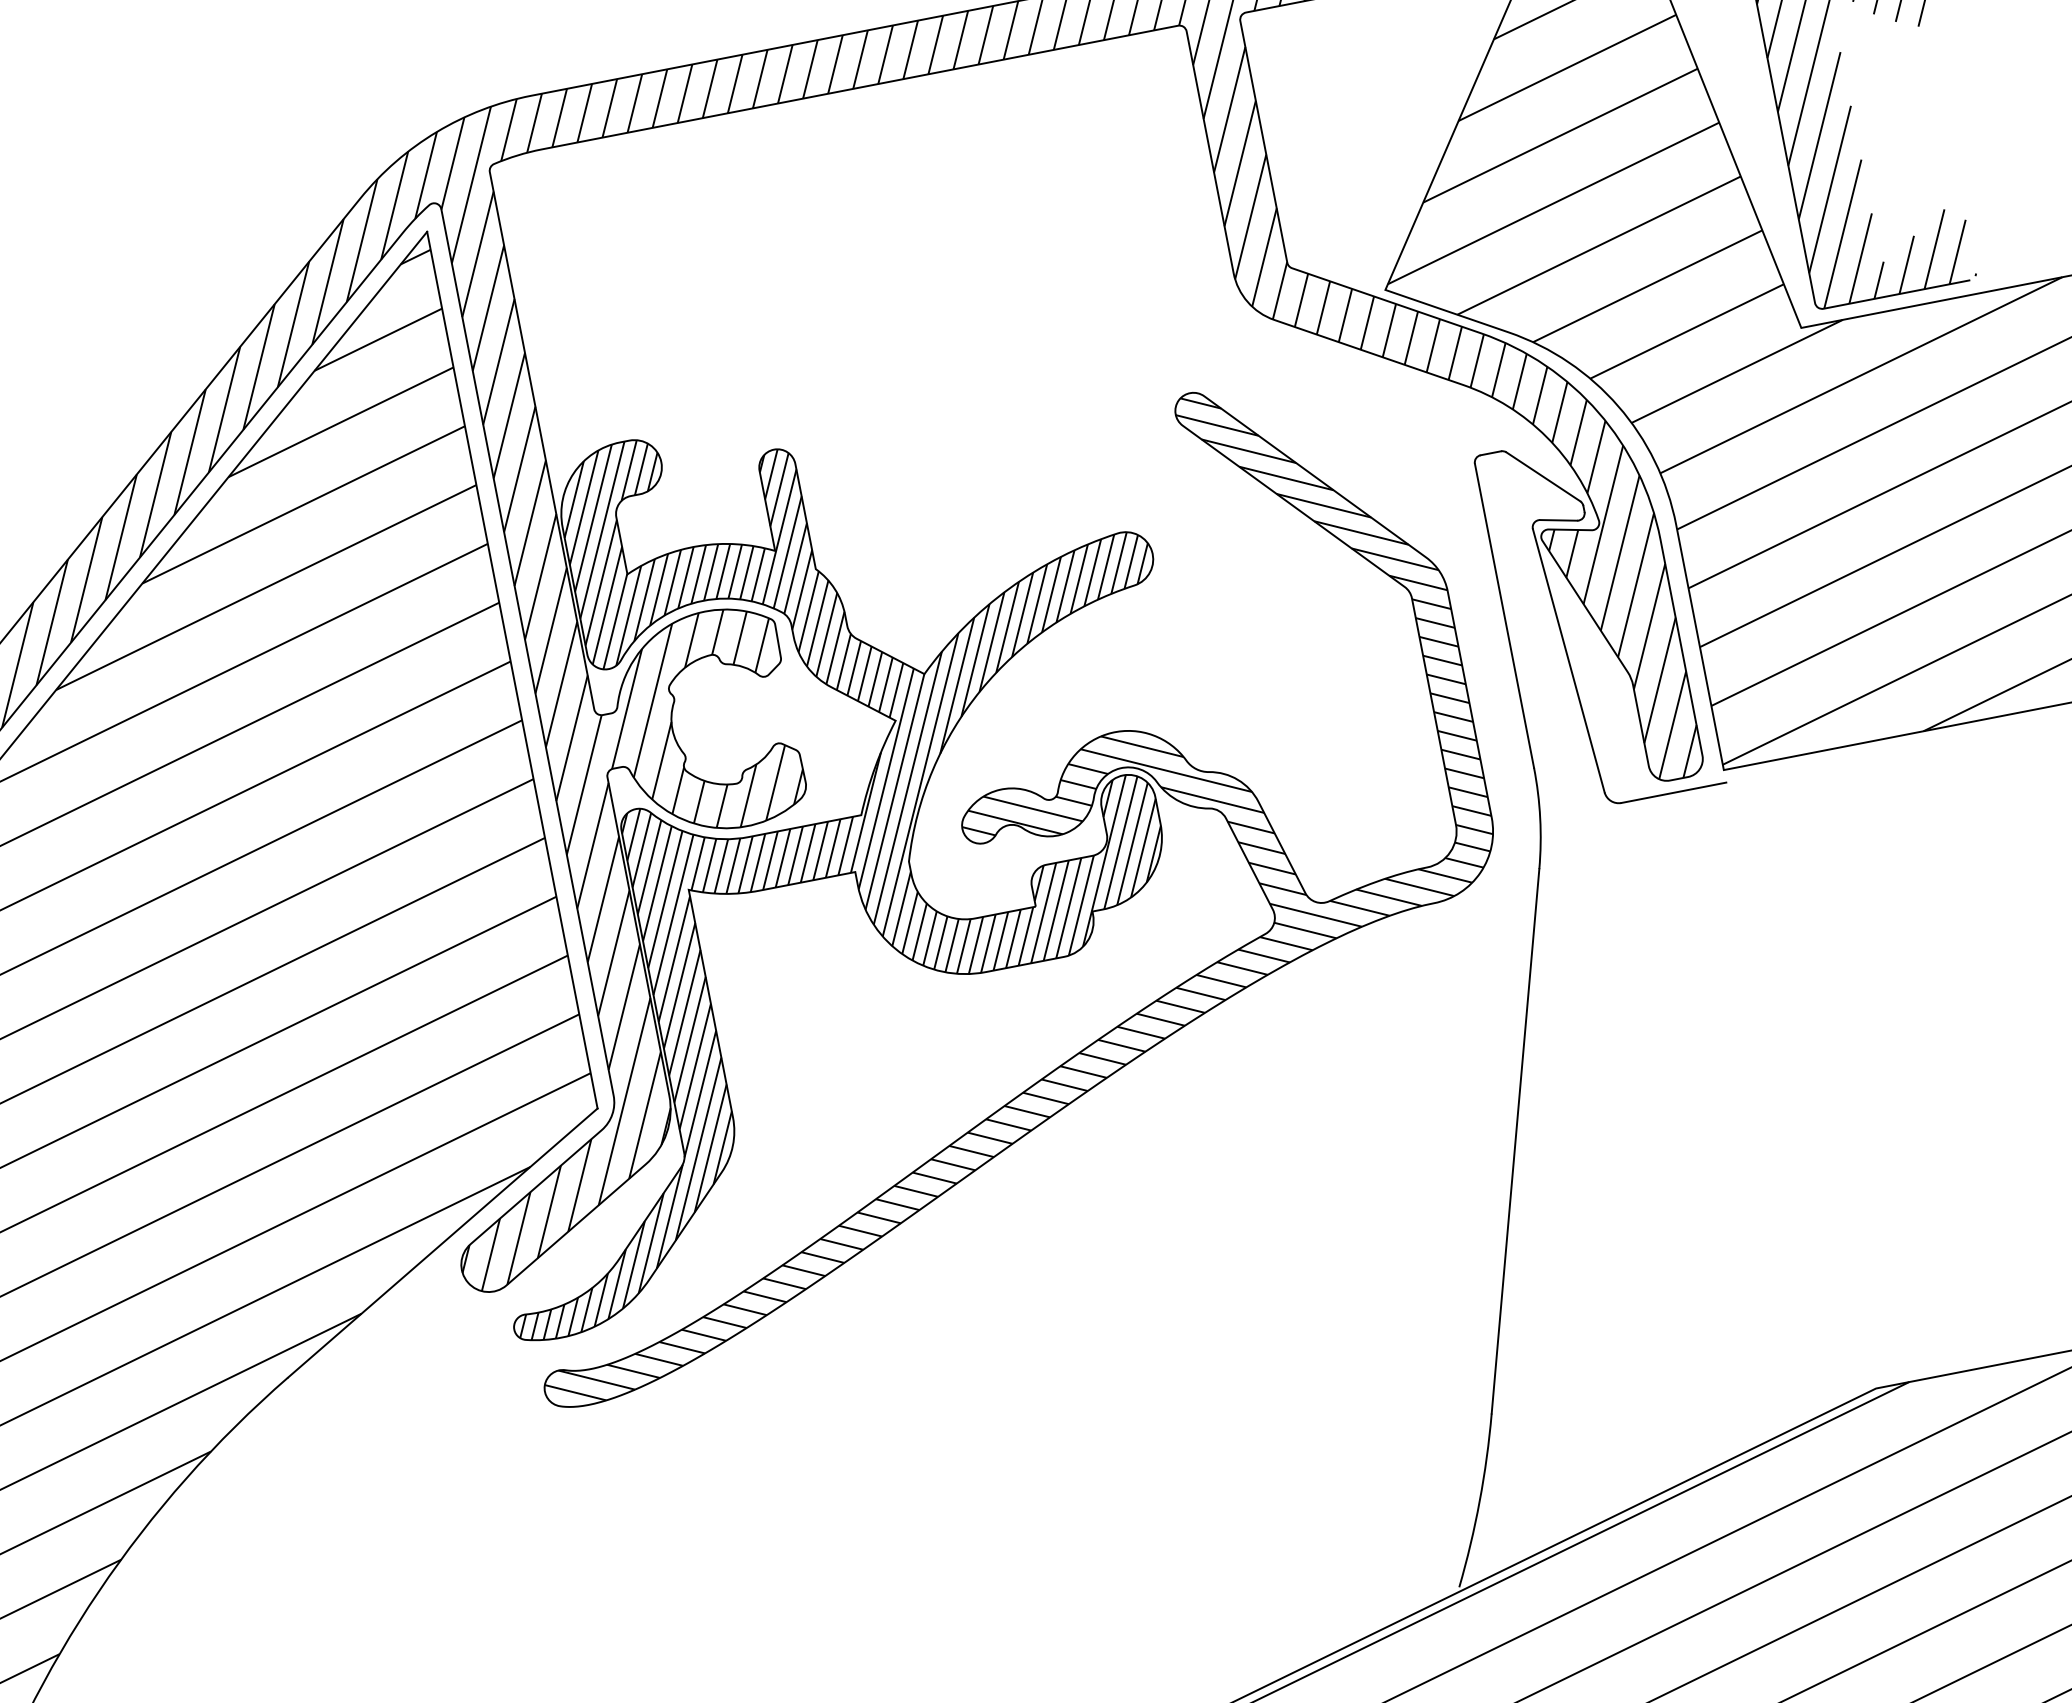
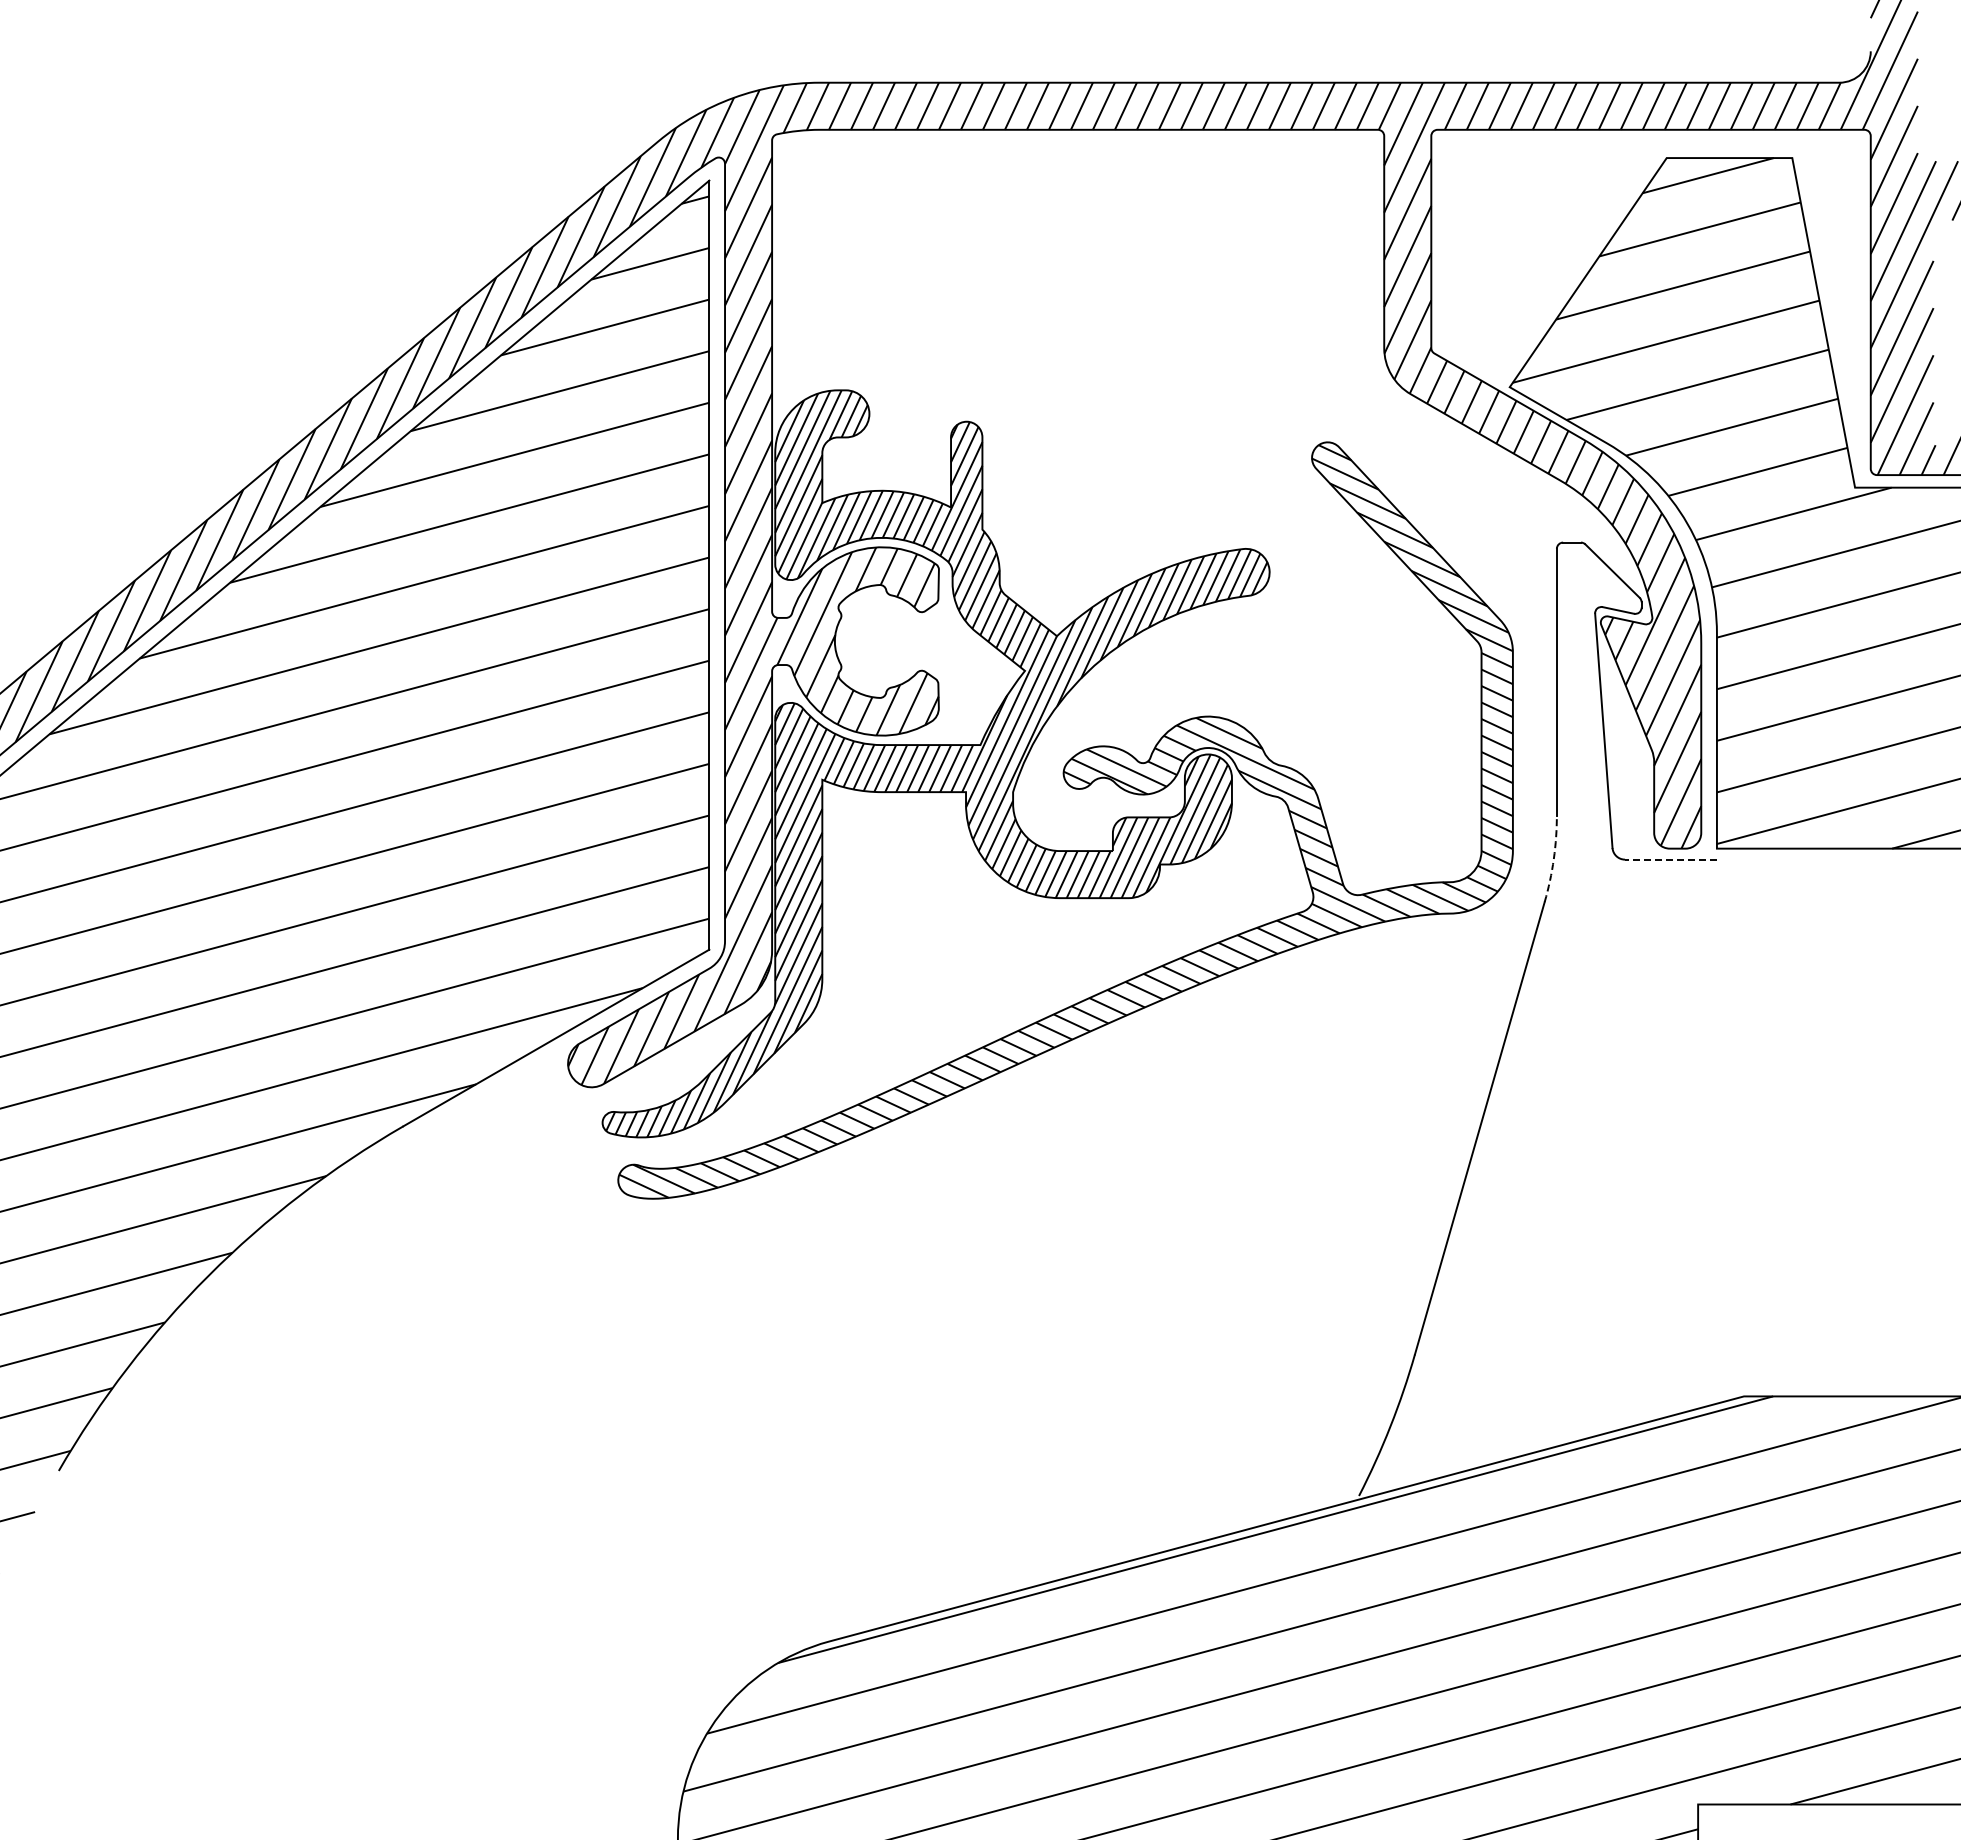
line: (1673, 792) -> (1670, 859), solid -> dashed
arc: (1539, 818) -> (1553, 859), solid -> dashed

